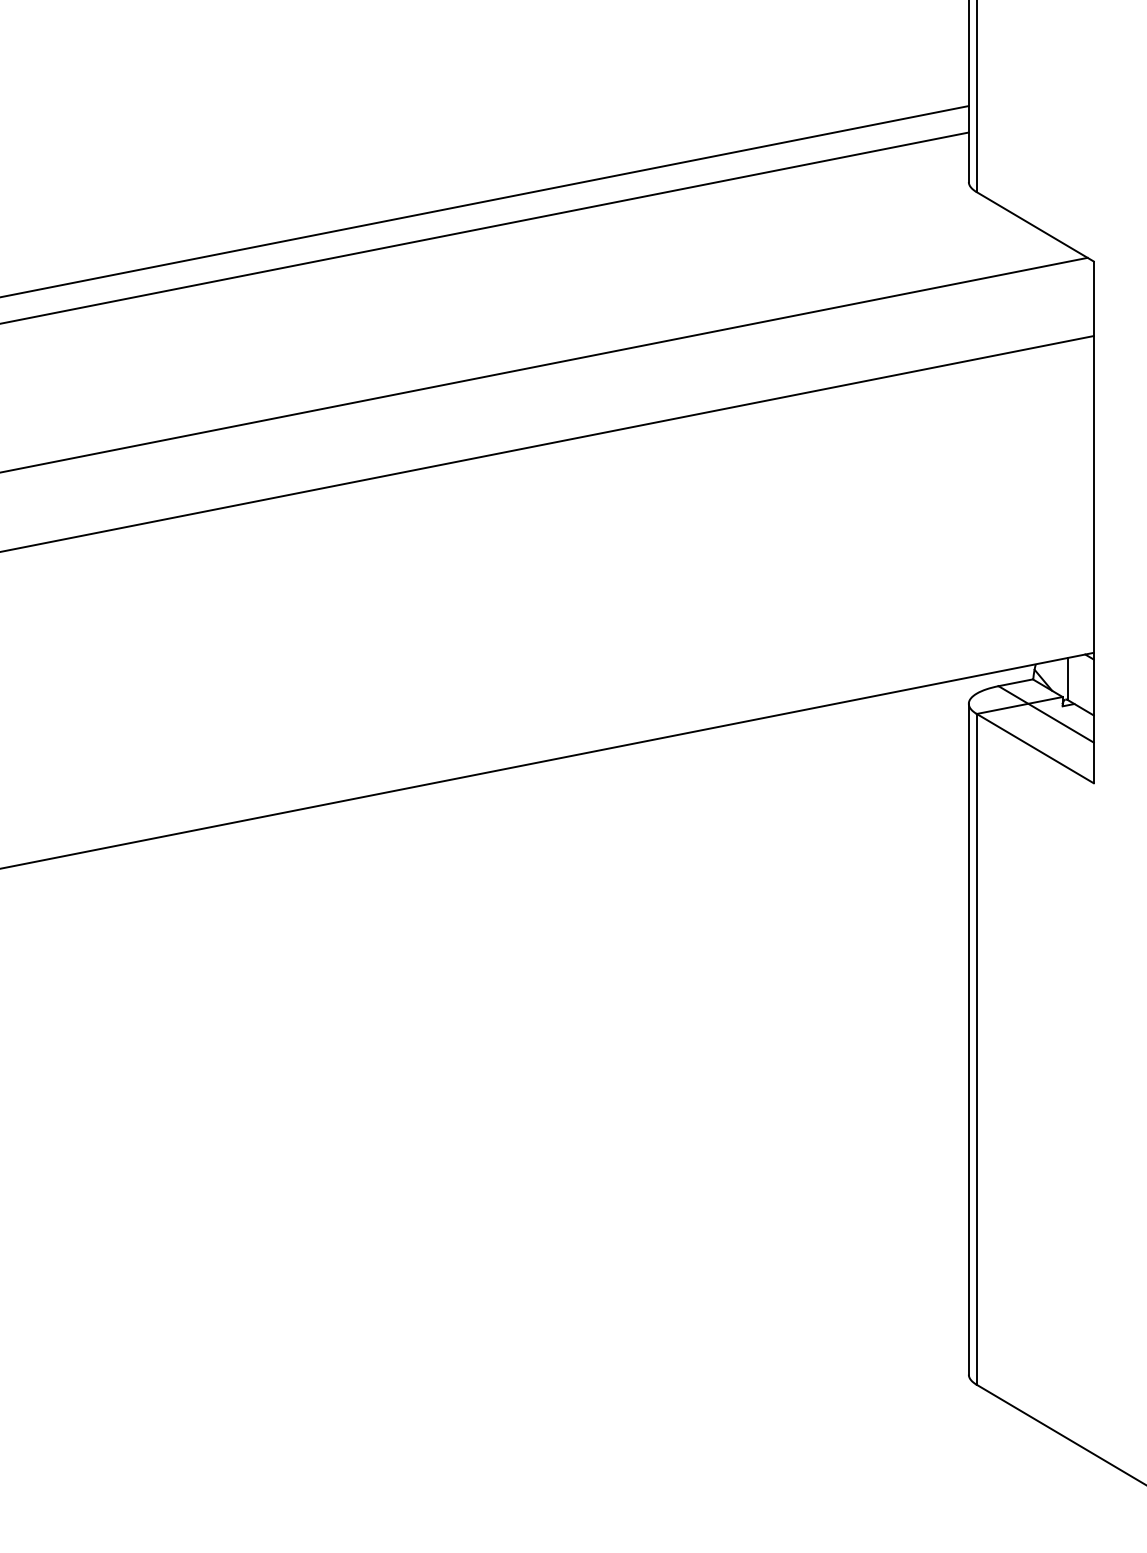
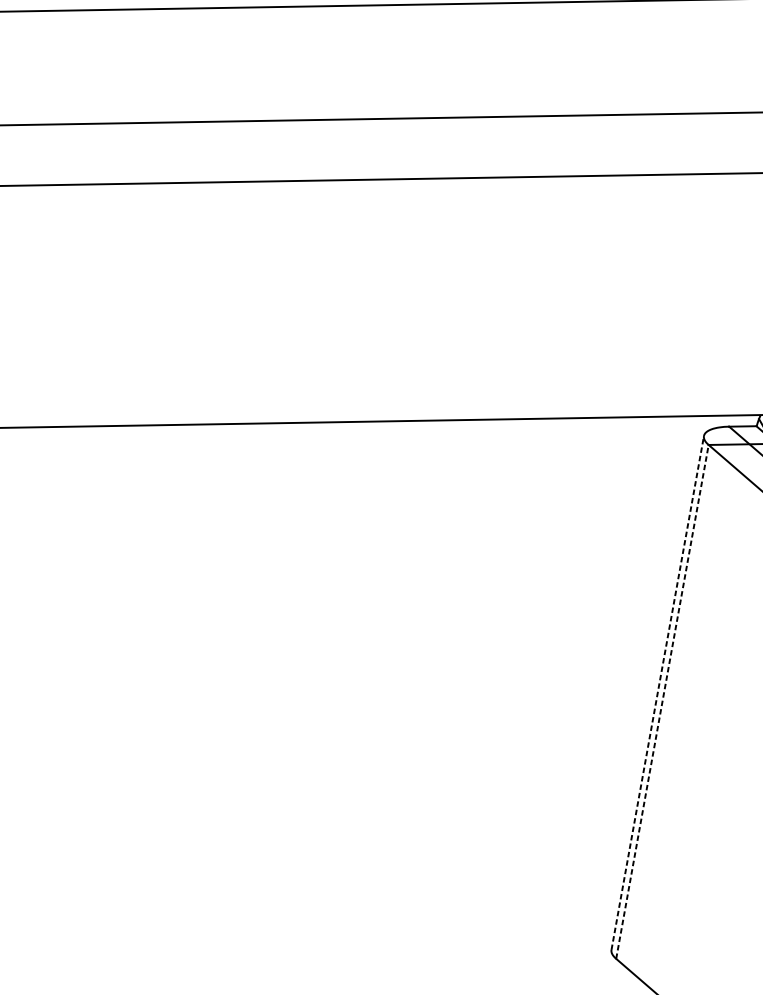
line: (968, 1038) -> (657, 692), solid -> dashed
line: (976, 1048) -> (662, 701), solid -> dashed

